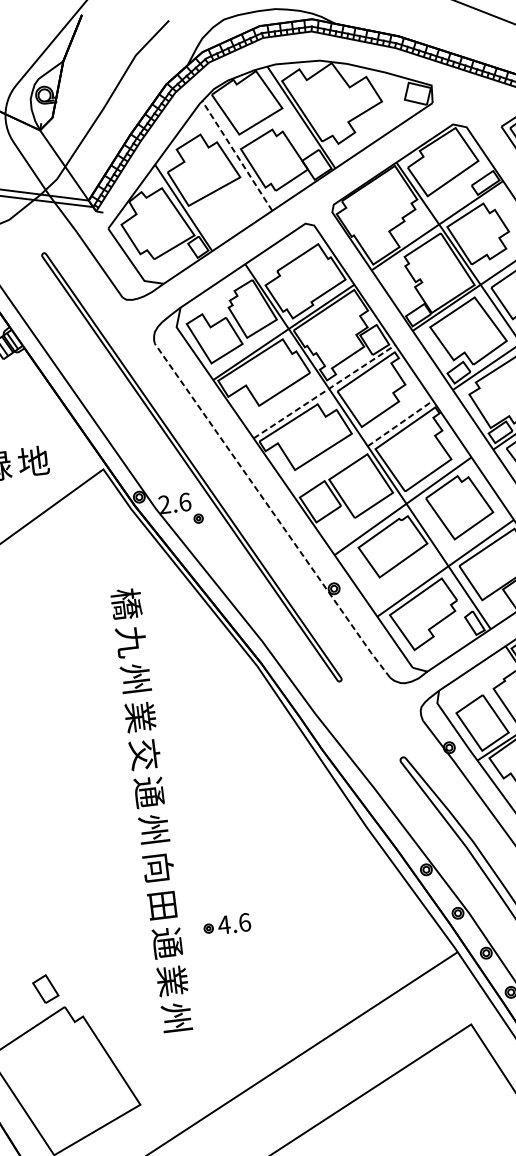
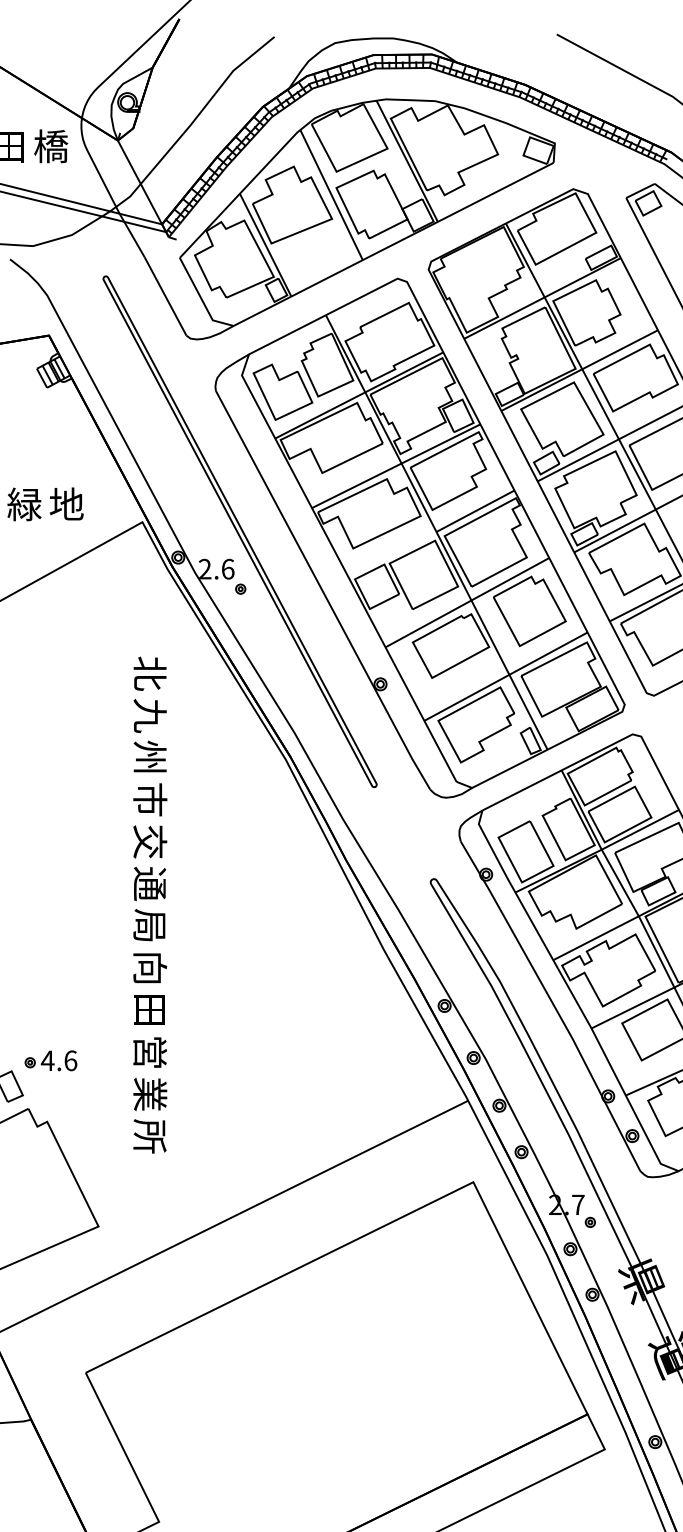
line: (237, 155) -> (331, 194), dashed -> solid
line: (325, 390) -> (397, 465), dashed -> solid
line: (400, 423) -> (475, 511), dashed -> solid
line: (272, 511) -> (322, 590), dashed -> solid
text: (127, 603) -> (150, 673), 橋 -> 北
text: (140, 716) -> (150, 799), 業 -> 市
text: (153, 829) -> (149, 925), 州 -> 局
part: (226, 924) -> (50, 1060), moved
text: (167, 943) -> (149, 1052), 通 -> 営
text: (176, 1018) -> (149, 1136), 州 -> 所

